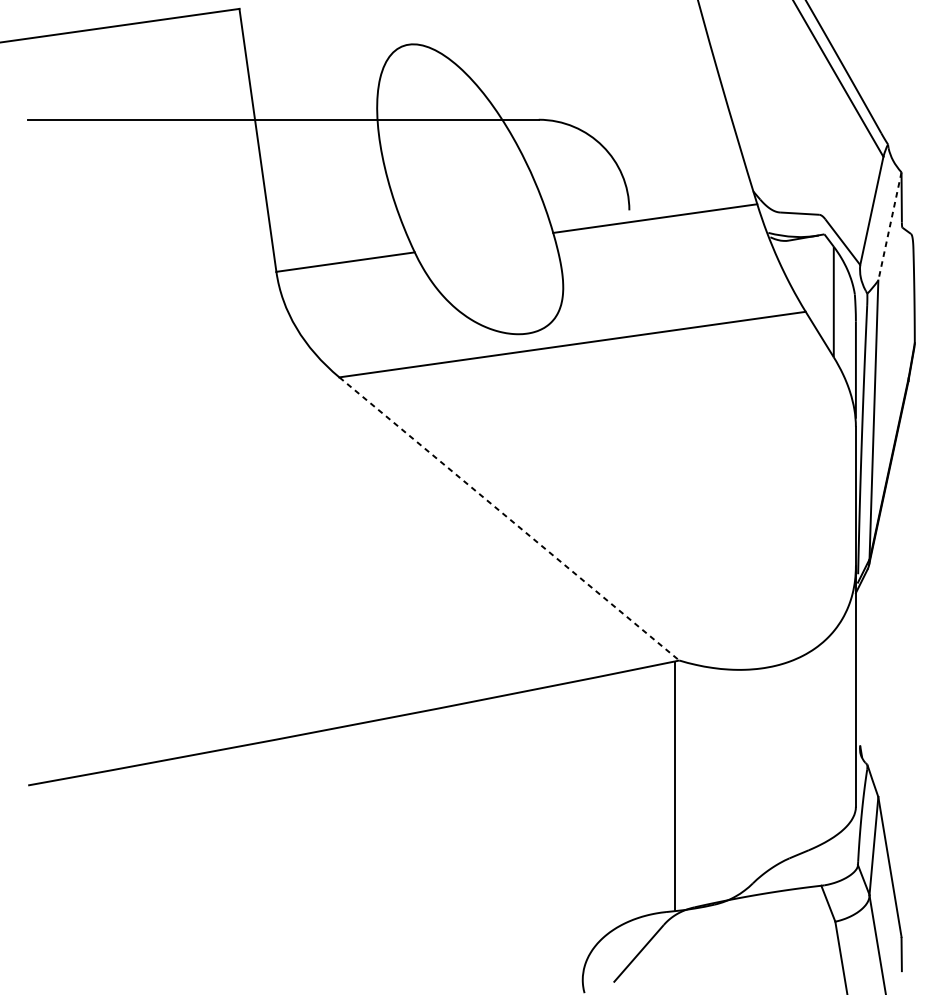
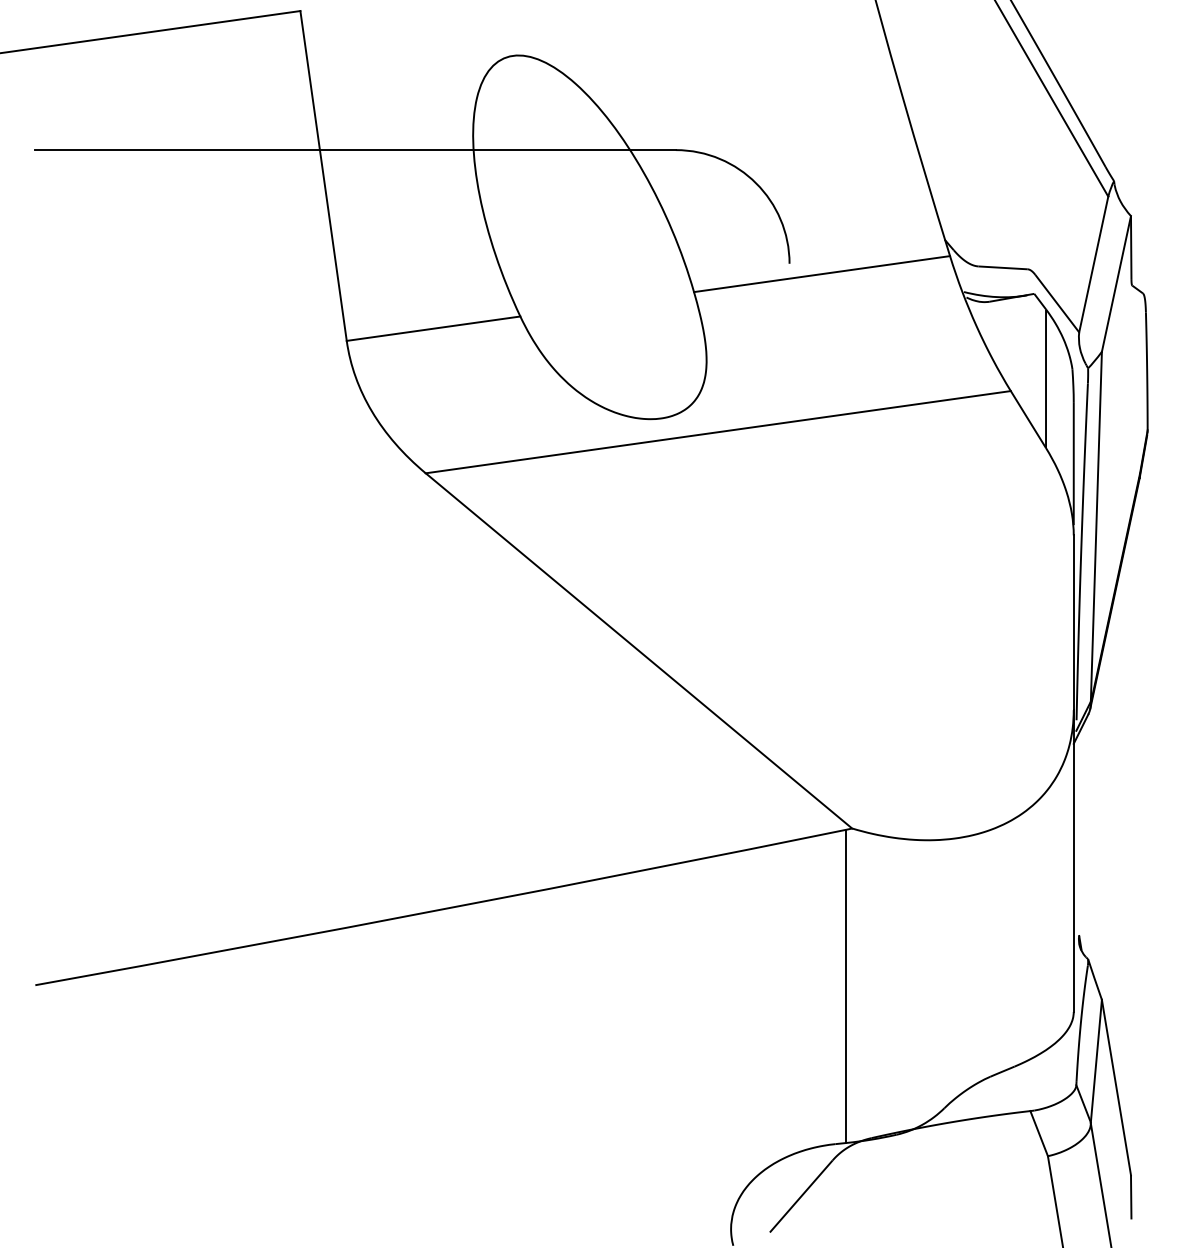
line: (889, 226) -> (1116, 284), dashed -> solid
line: (509, 519) -> (639, 651), dashed -> solid

